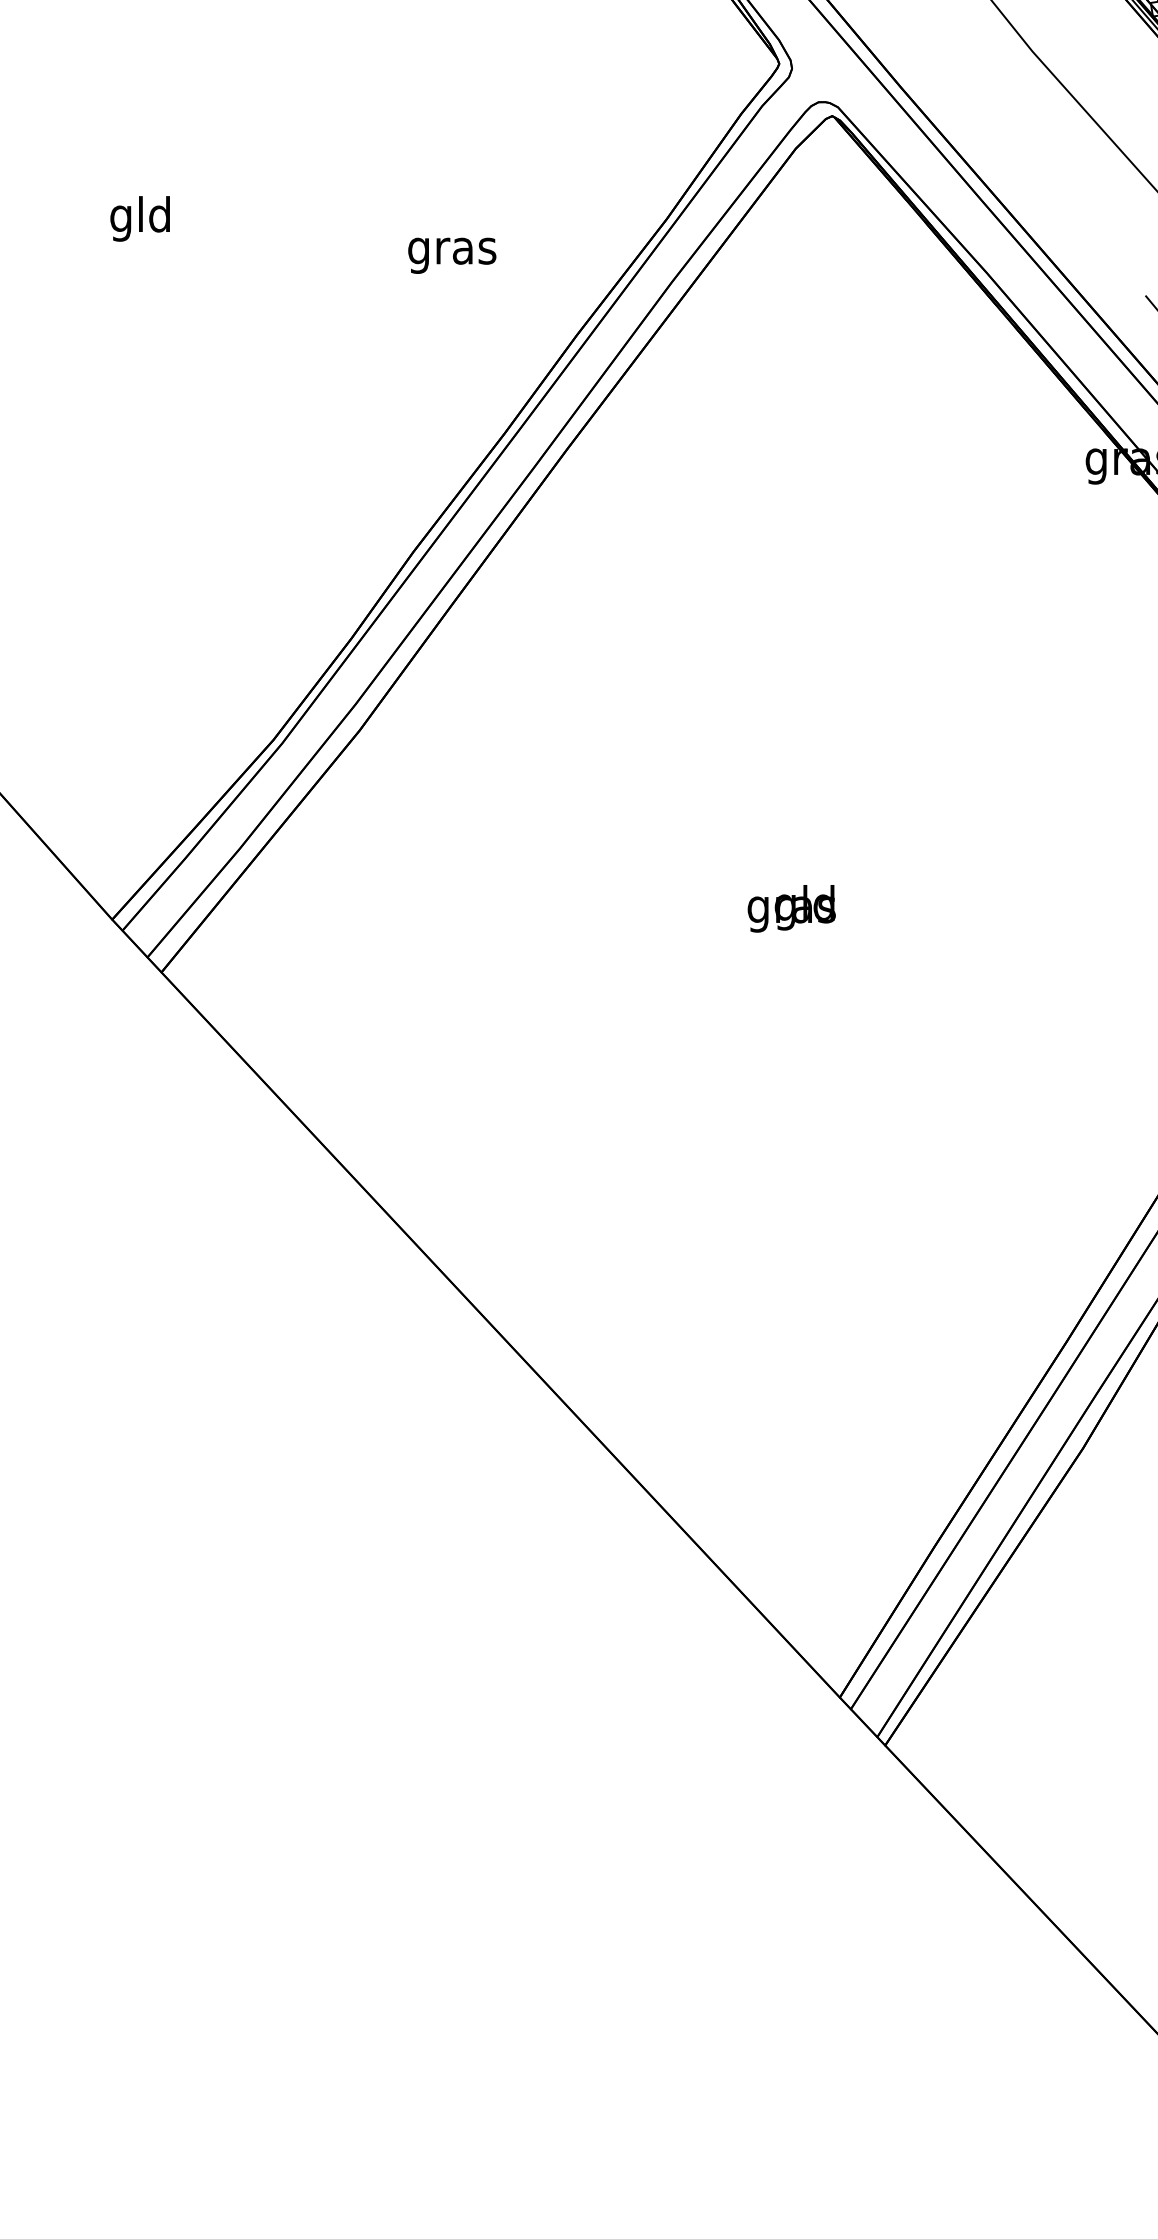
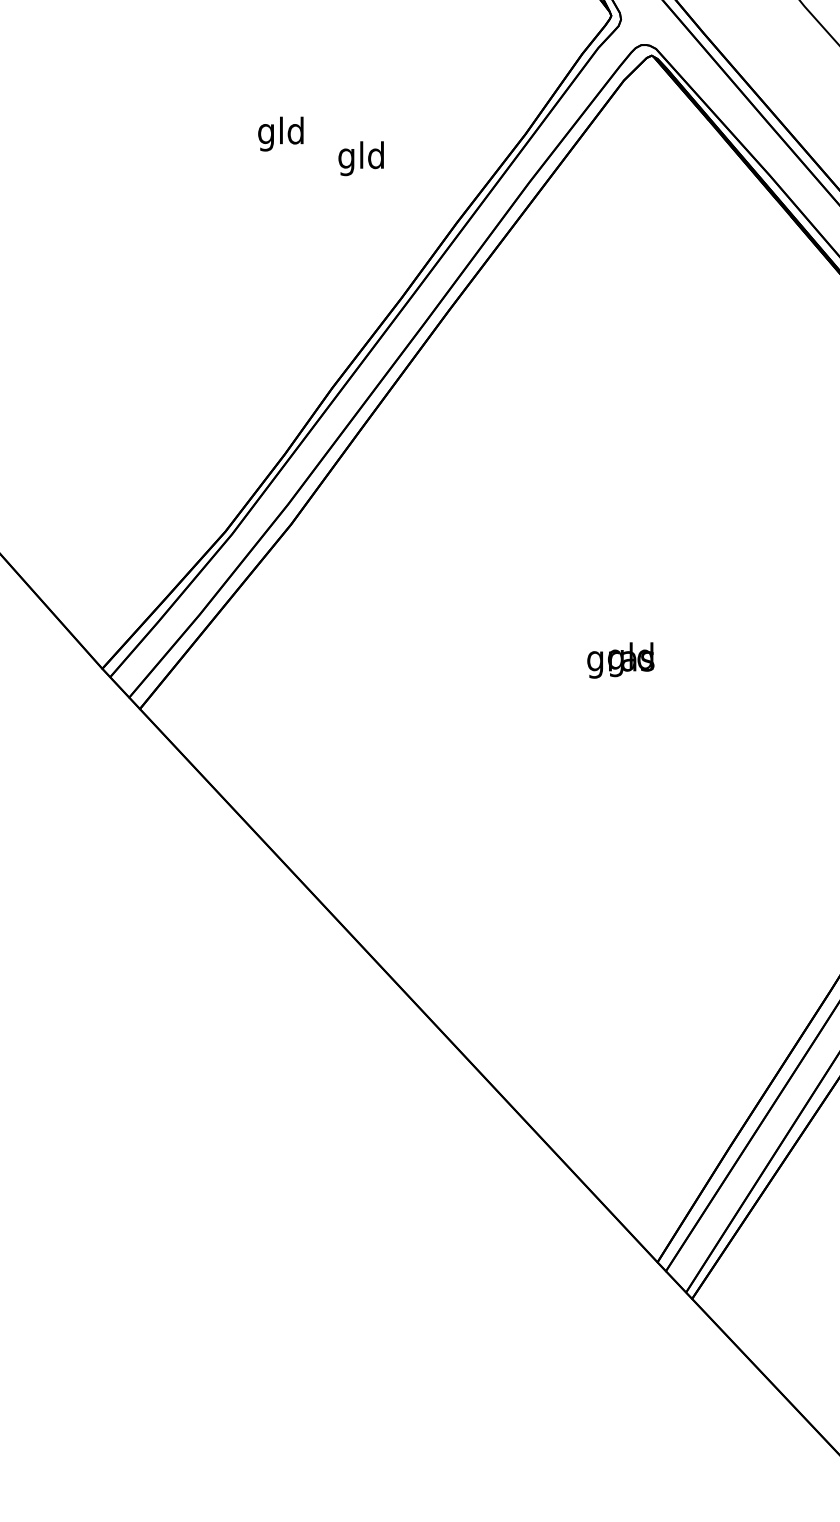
text: (139, 218) -> (280, 133), moved
text: (452, 250) -> (361, 158), gras -> gld

